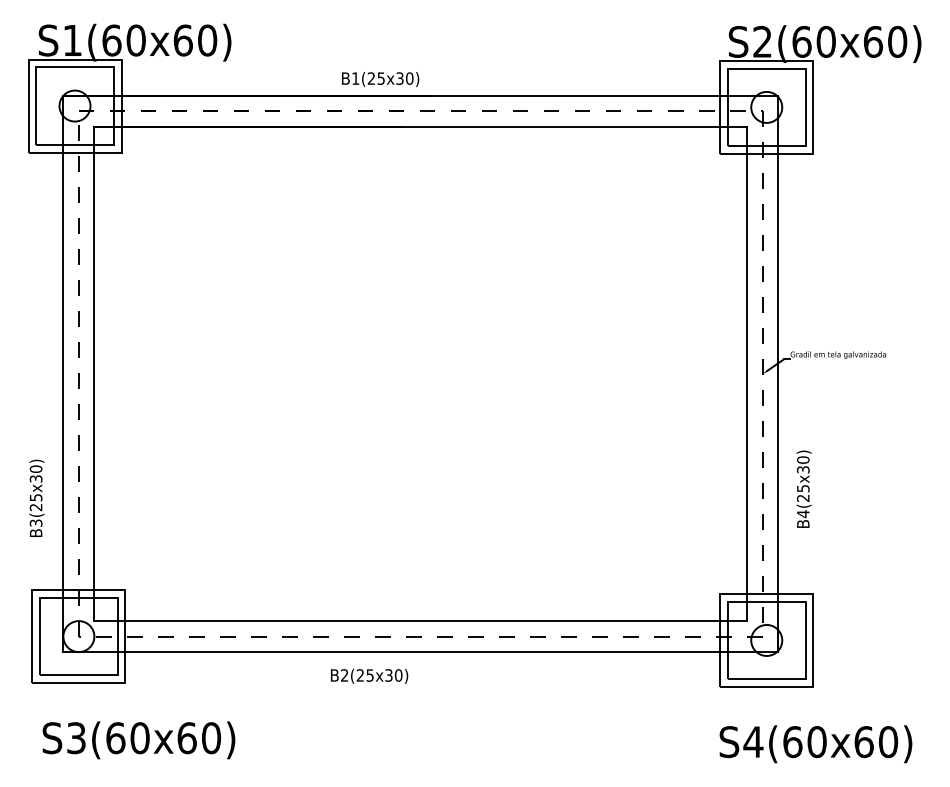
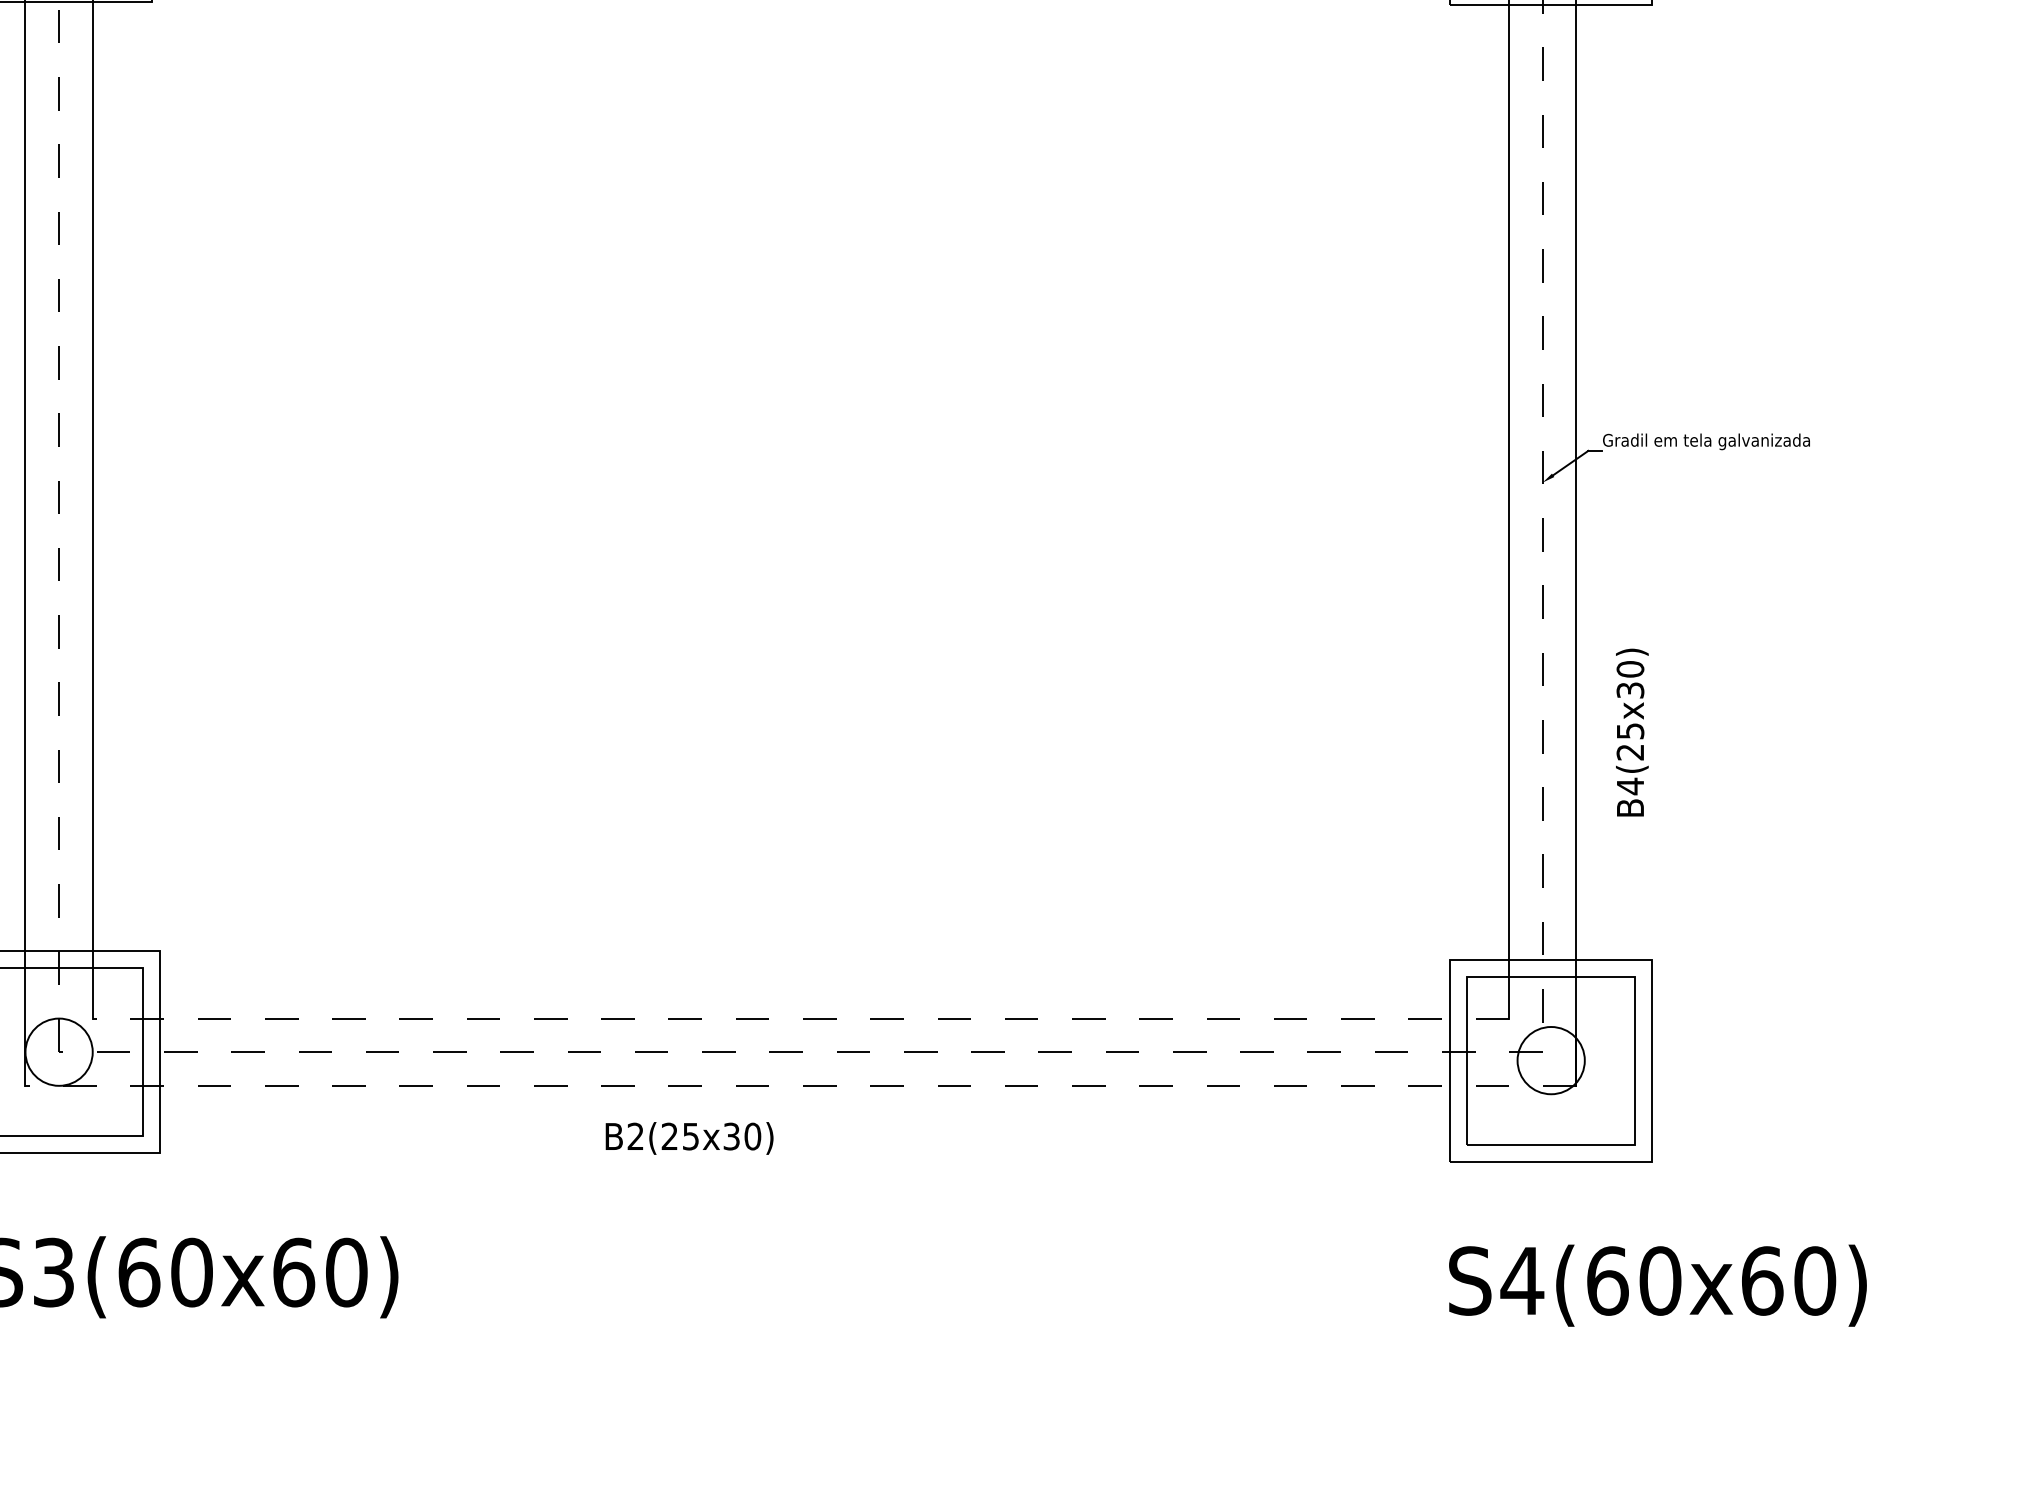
line: (420, 621) -> (800, 1019), solid -> dashed
line: (420, 652) -> (800, 1086), solid -> dashed

